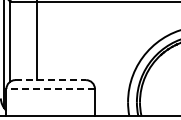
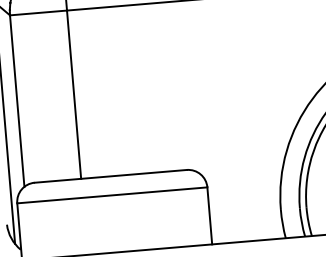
line: (51, 80) -> (112, 176), dashed -> solid
line: (50, 88) -> (111, 194), dashed -> solid

